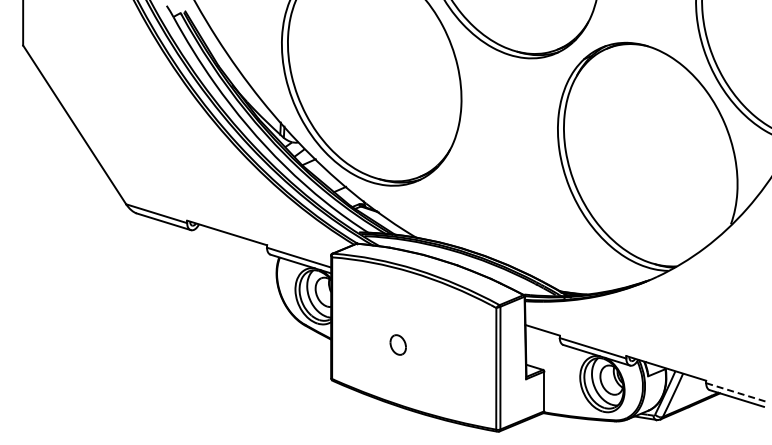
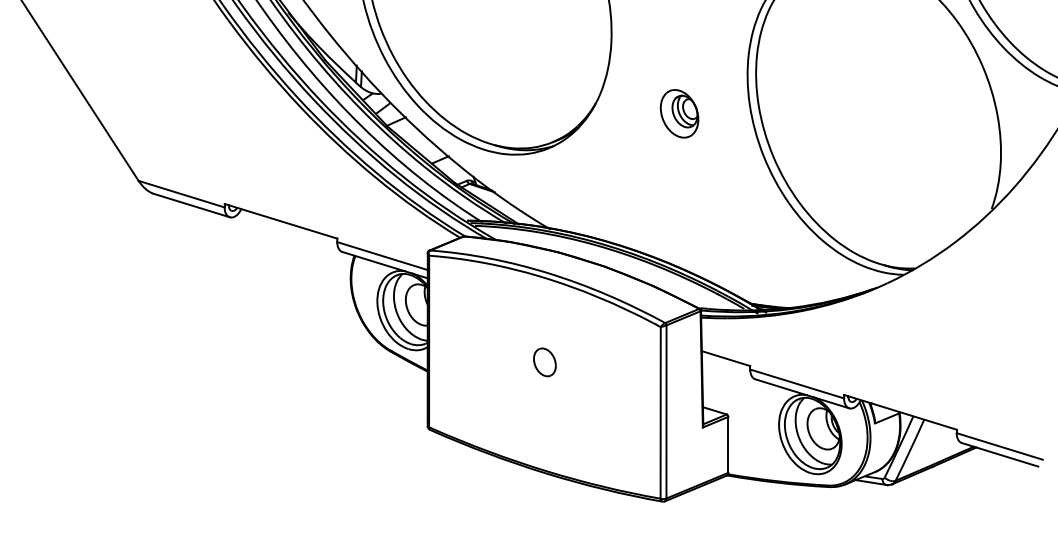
part: (509, 156) -> (679, 113), added
part: (397, 344) -> (543, 361), moved
line: (736, 392) -> (999, 446), dashed -> solid

